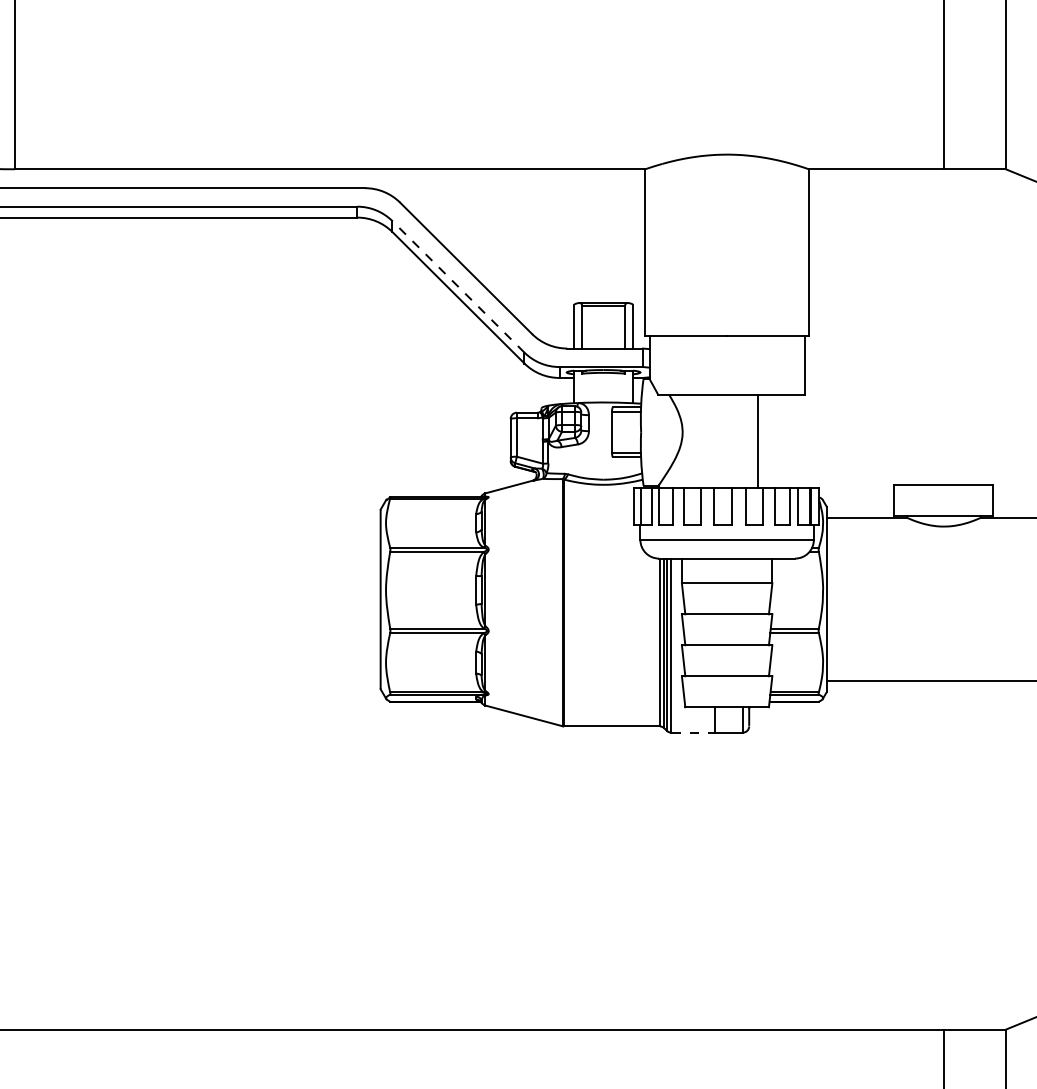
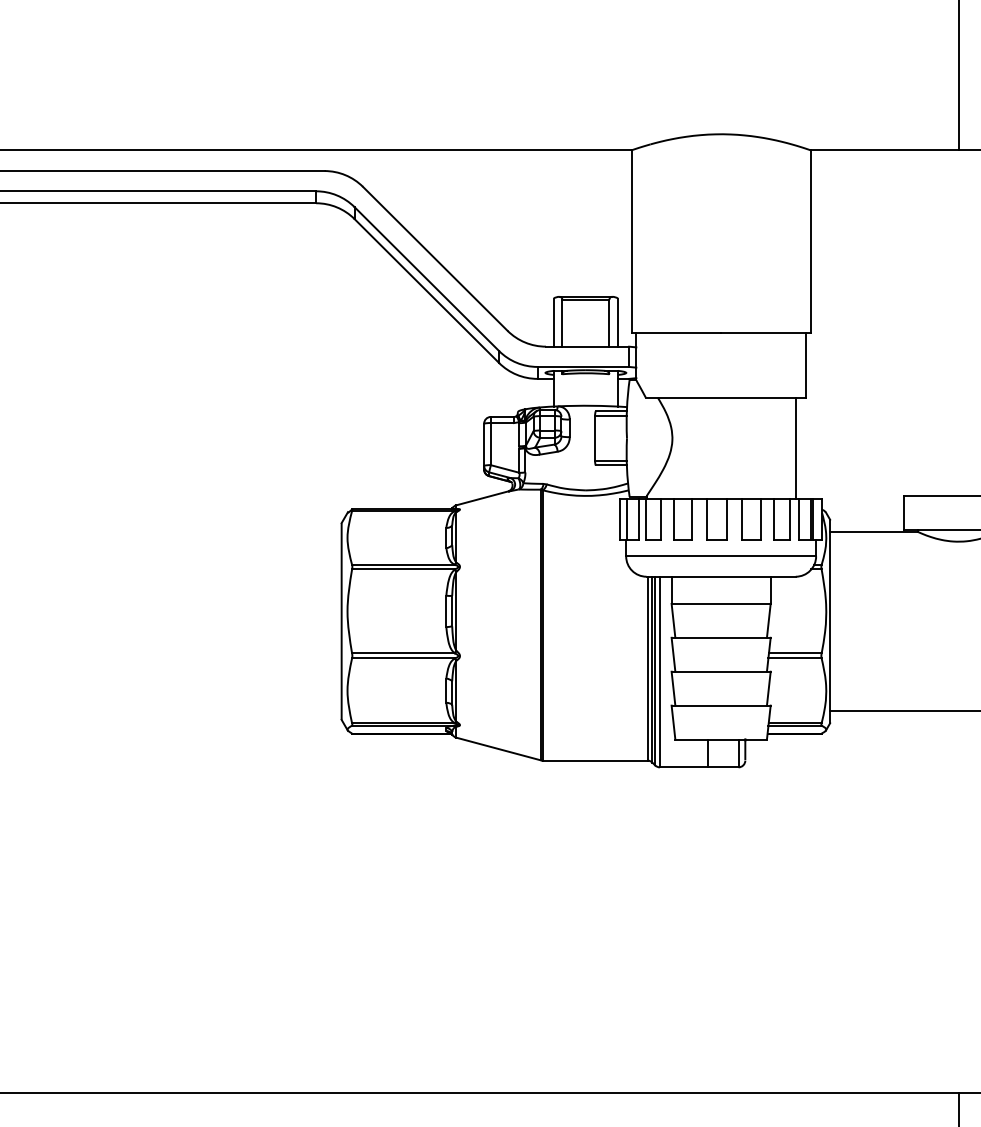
line: (458, 286) -> (426, 278), dashed -> solid
line: (758, 441) -> (796, 448), moved
line: (693, 732) -> (684, 767), dashed -> solid

